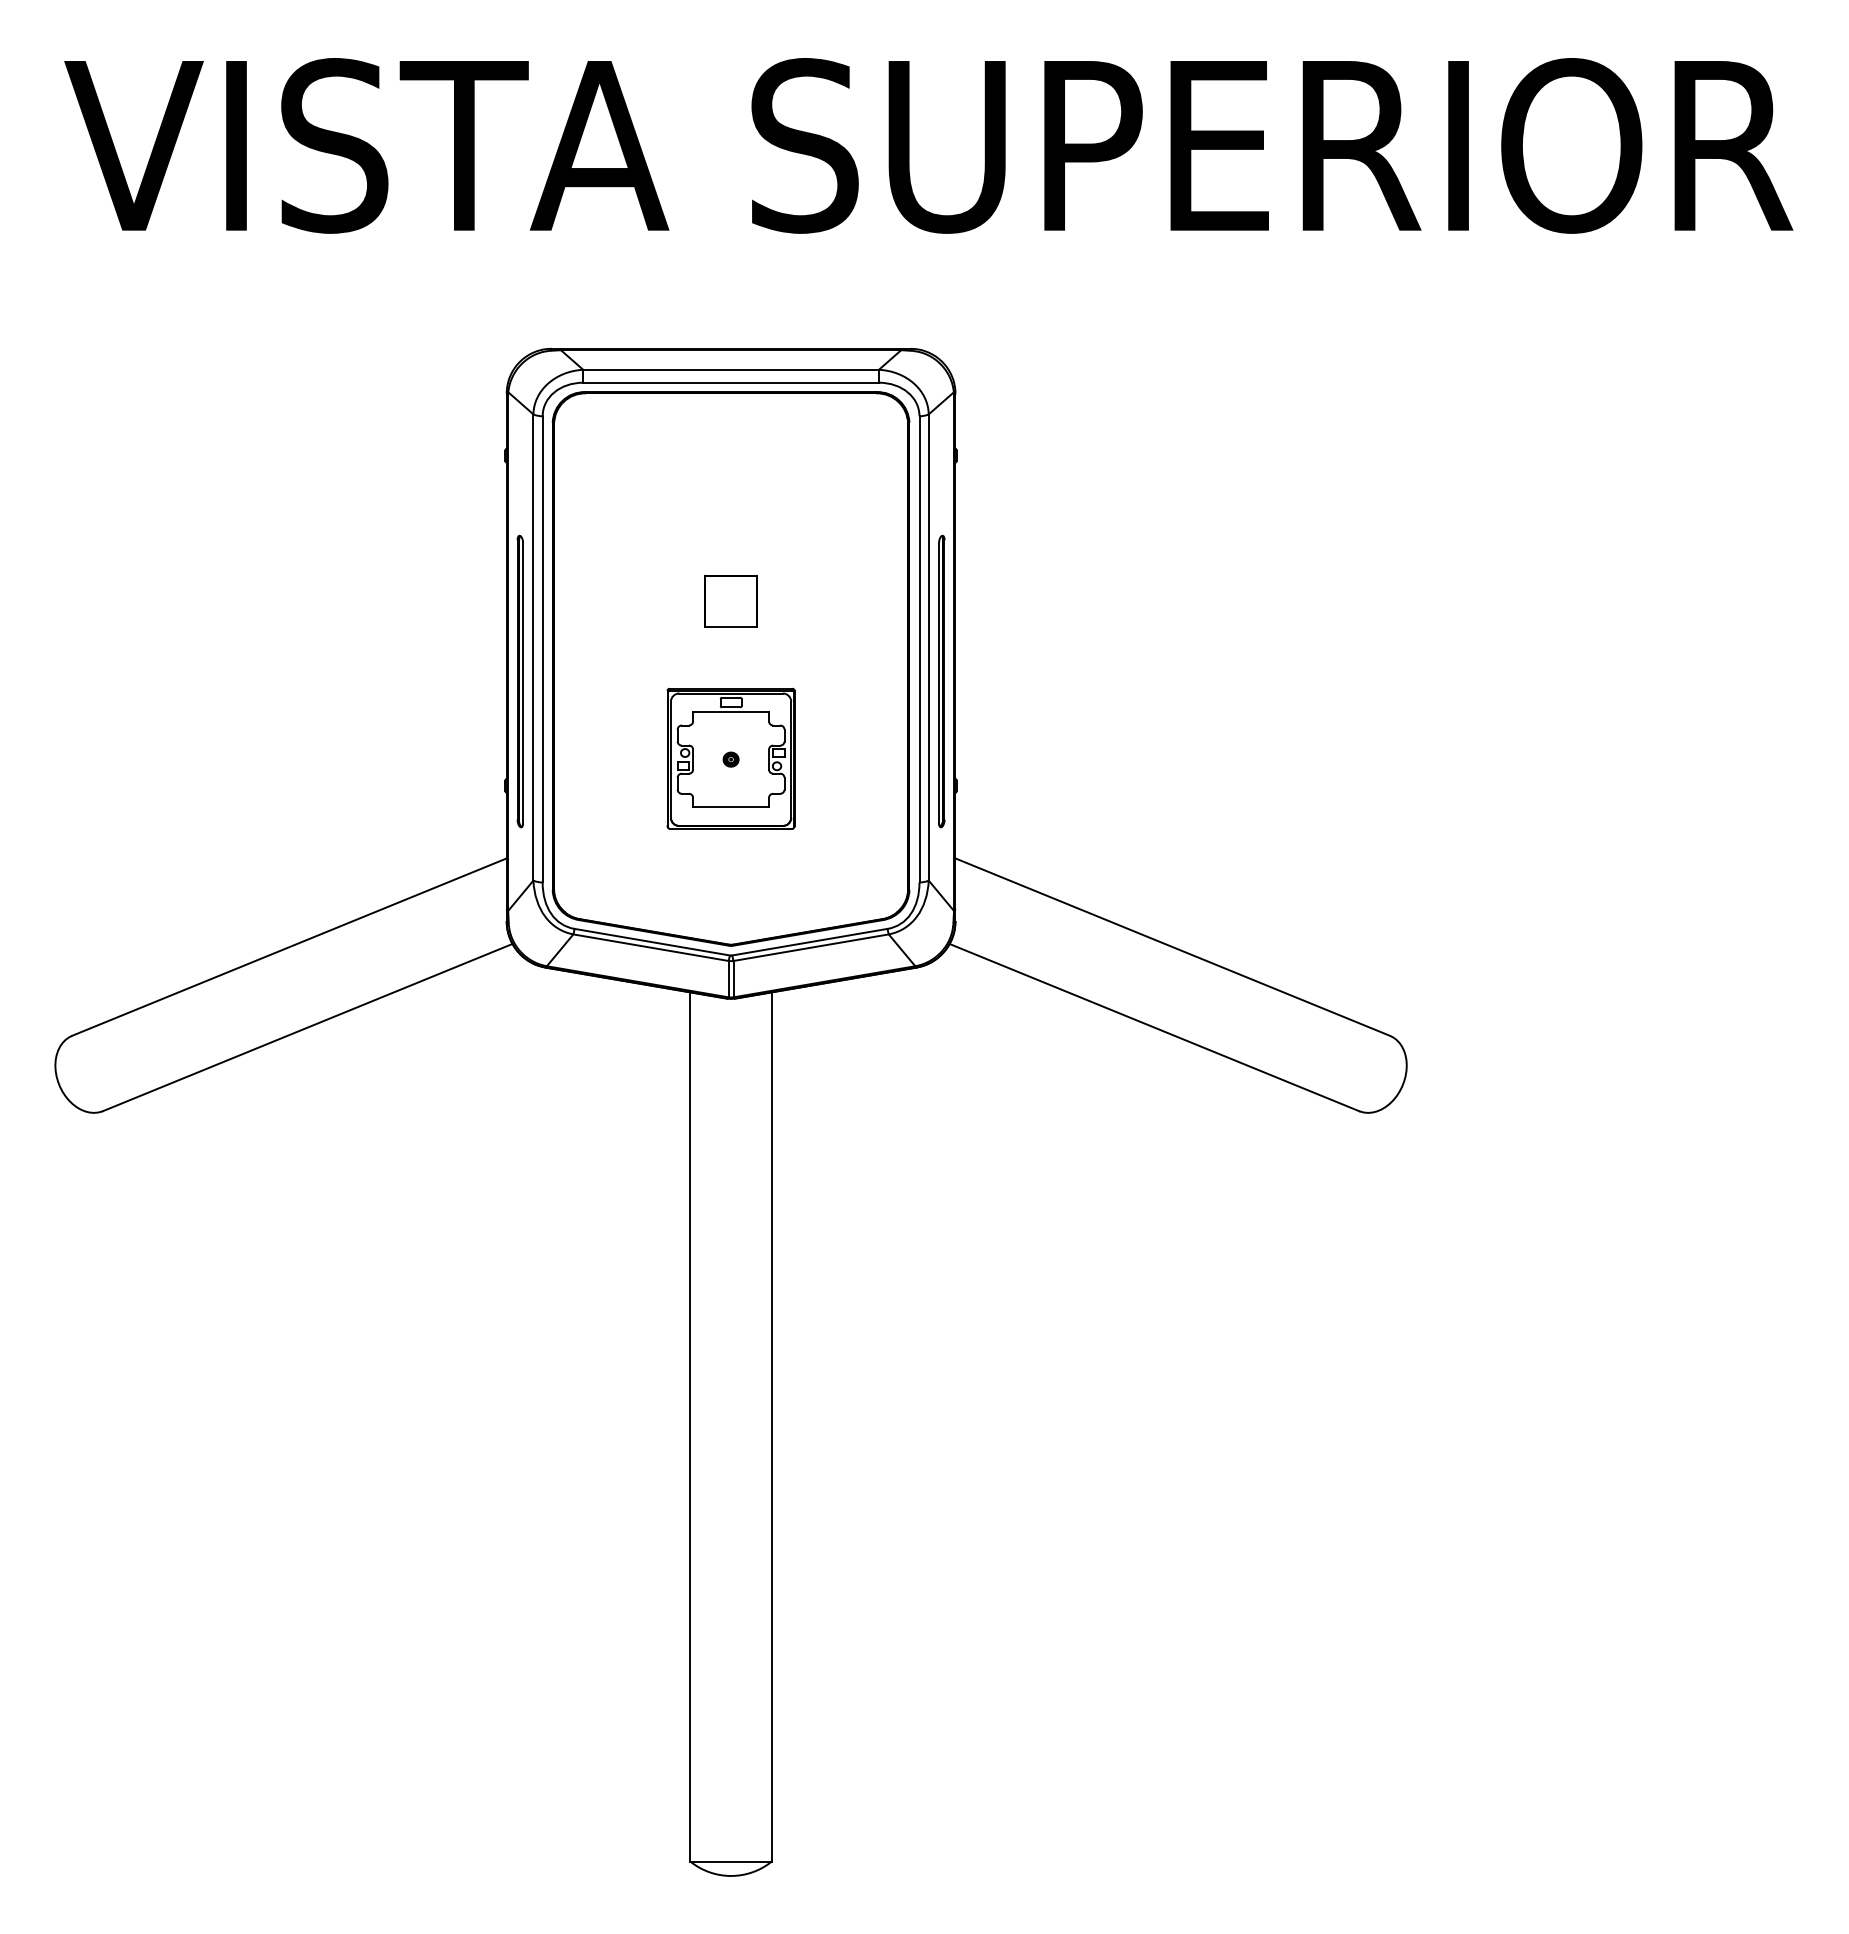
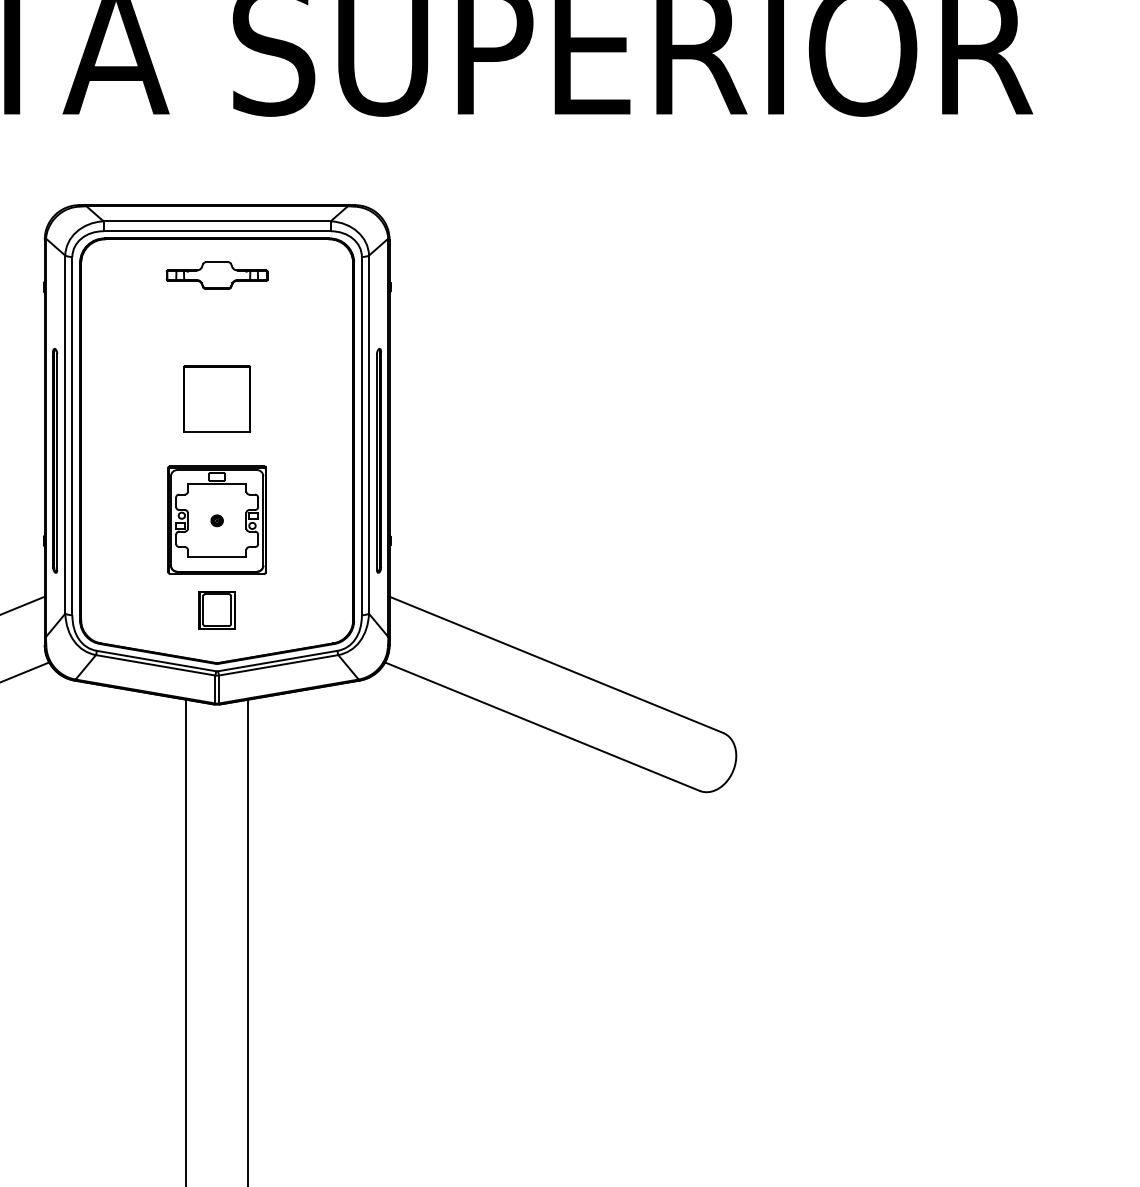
part: (730, 440) -> (216, 275), added
part: (730, 600) -> (216, 398), size x1.67
part: (730, 876) -> (216, 610), added

